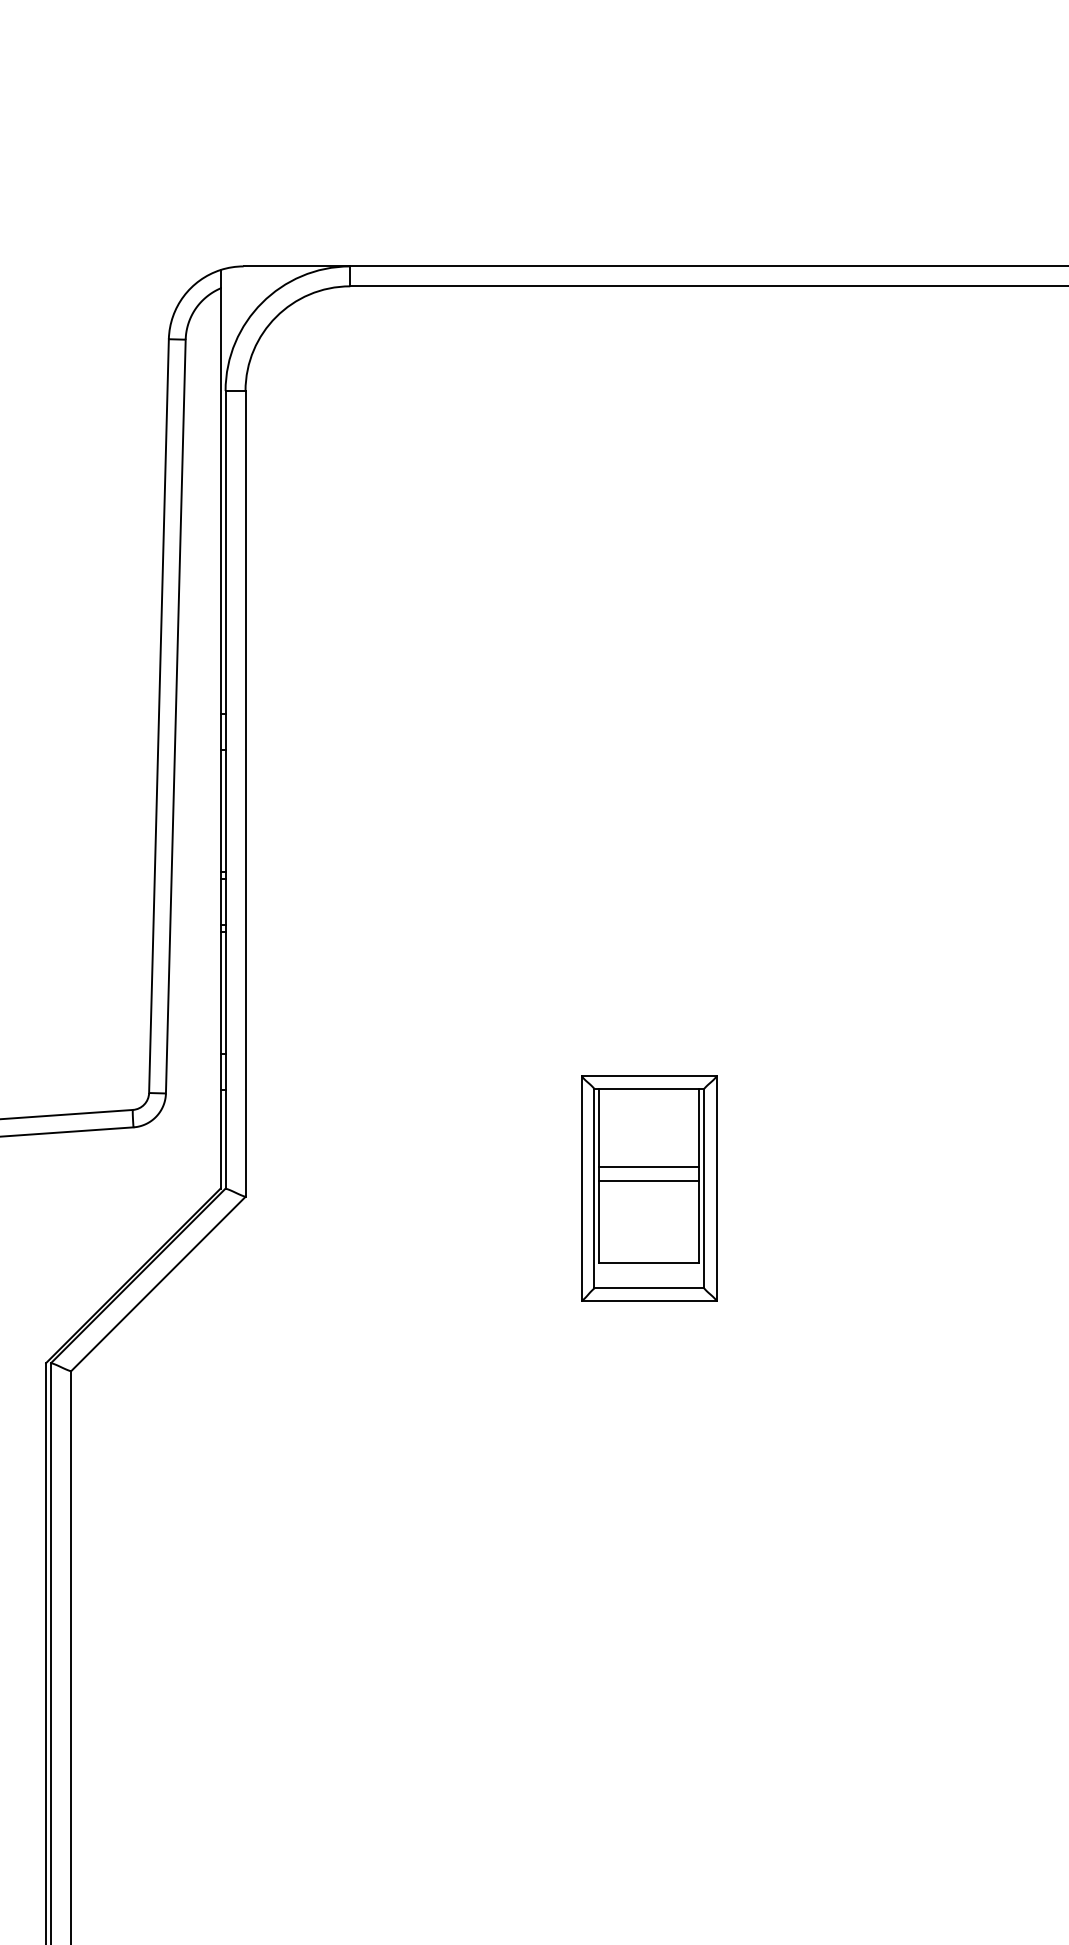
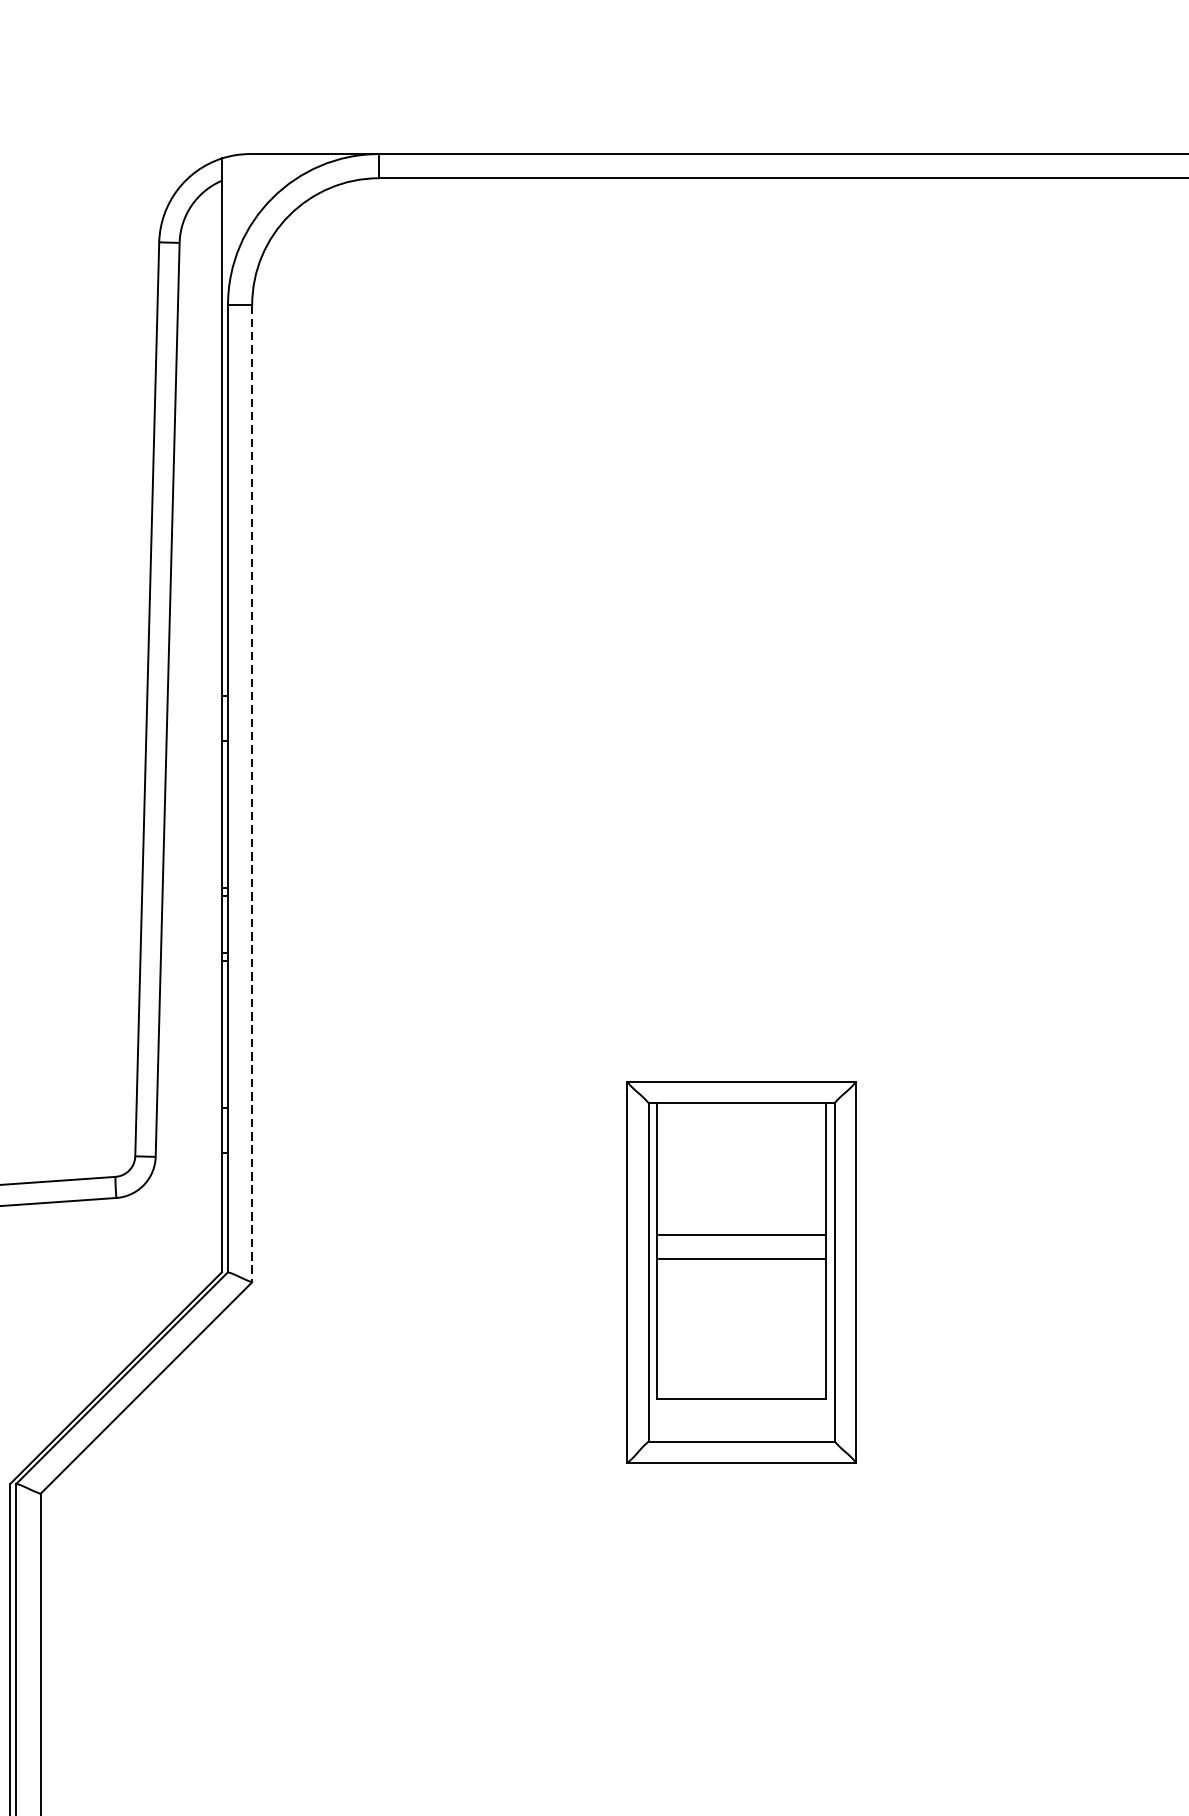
line: (245, 793) -> (252, 793), solid -> dashed
part: (649, 1188) -> (742, 1272), size x1.4

